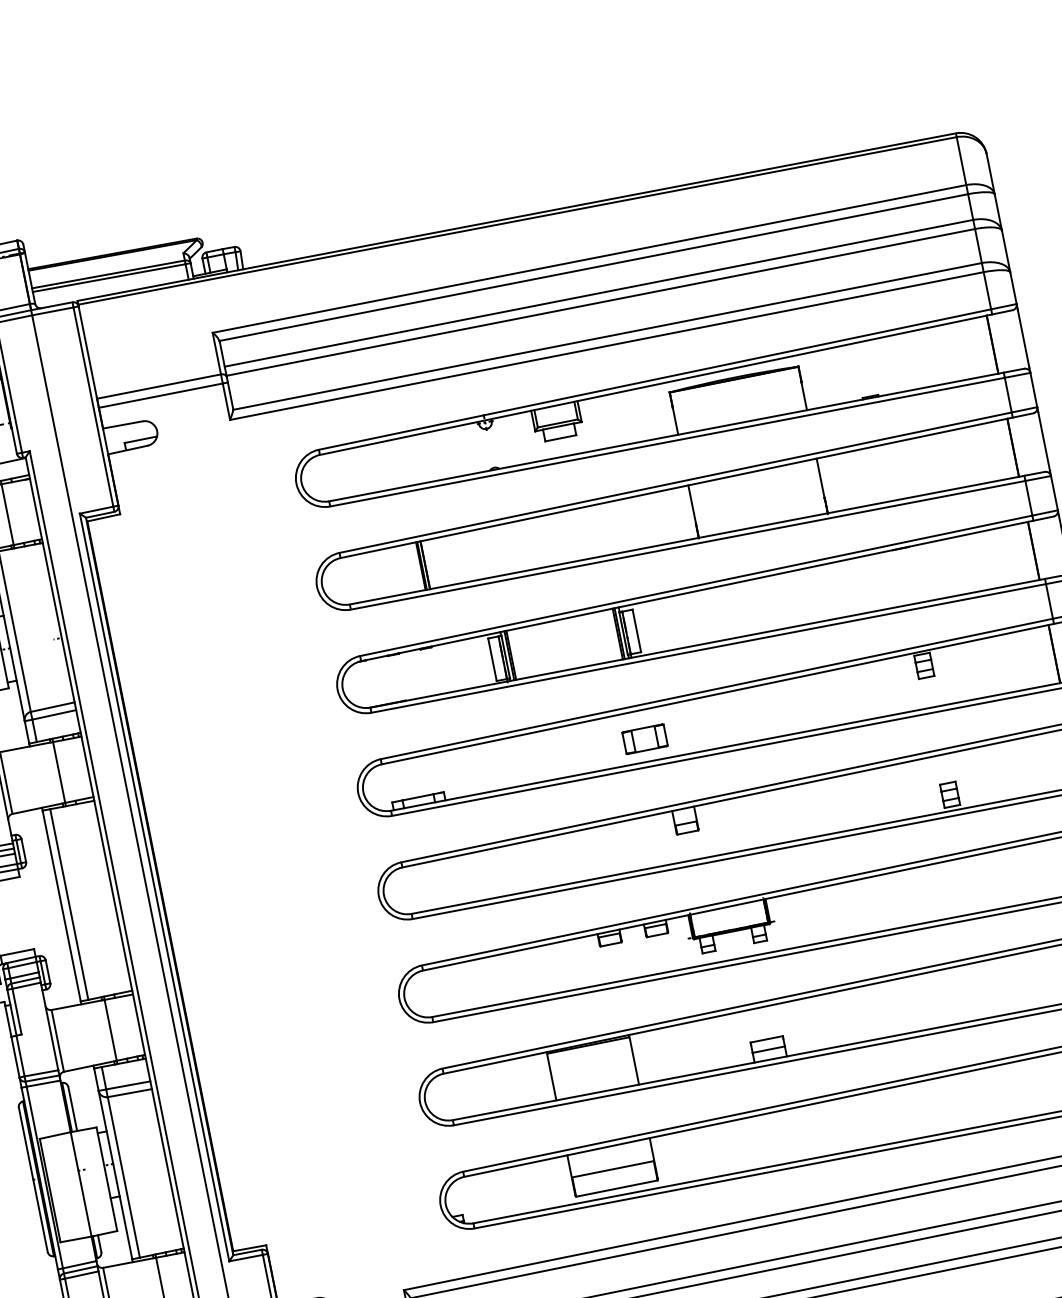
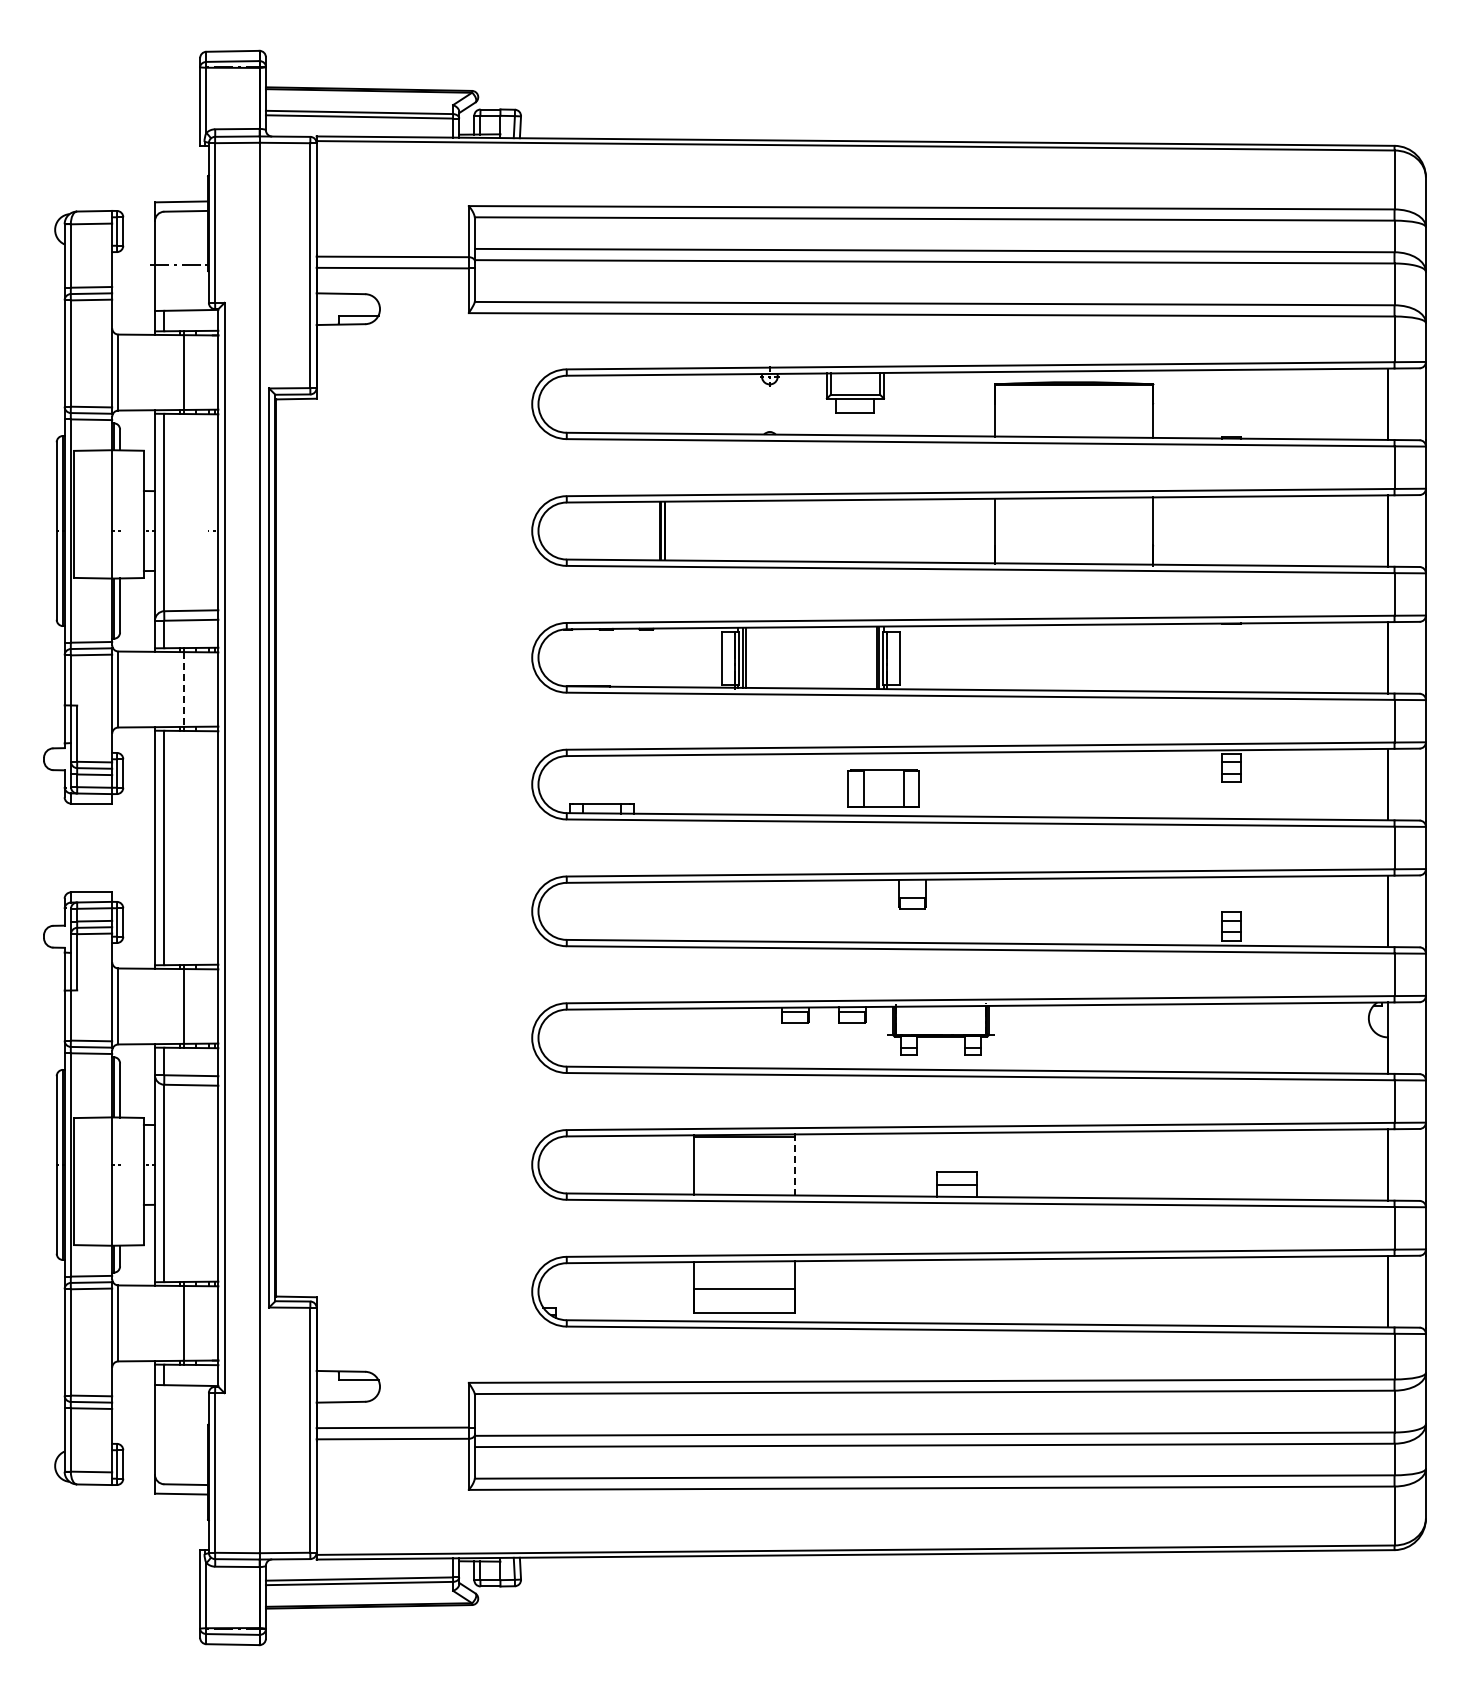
part: (644, 739) -> (883, 788), size x1.4
line: (59, 773) -> (183, 690), solid -> dashed
line: (634, 1059) -> (795, 1164), solid -> dashed

